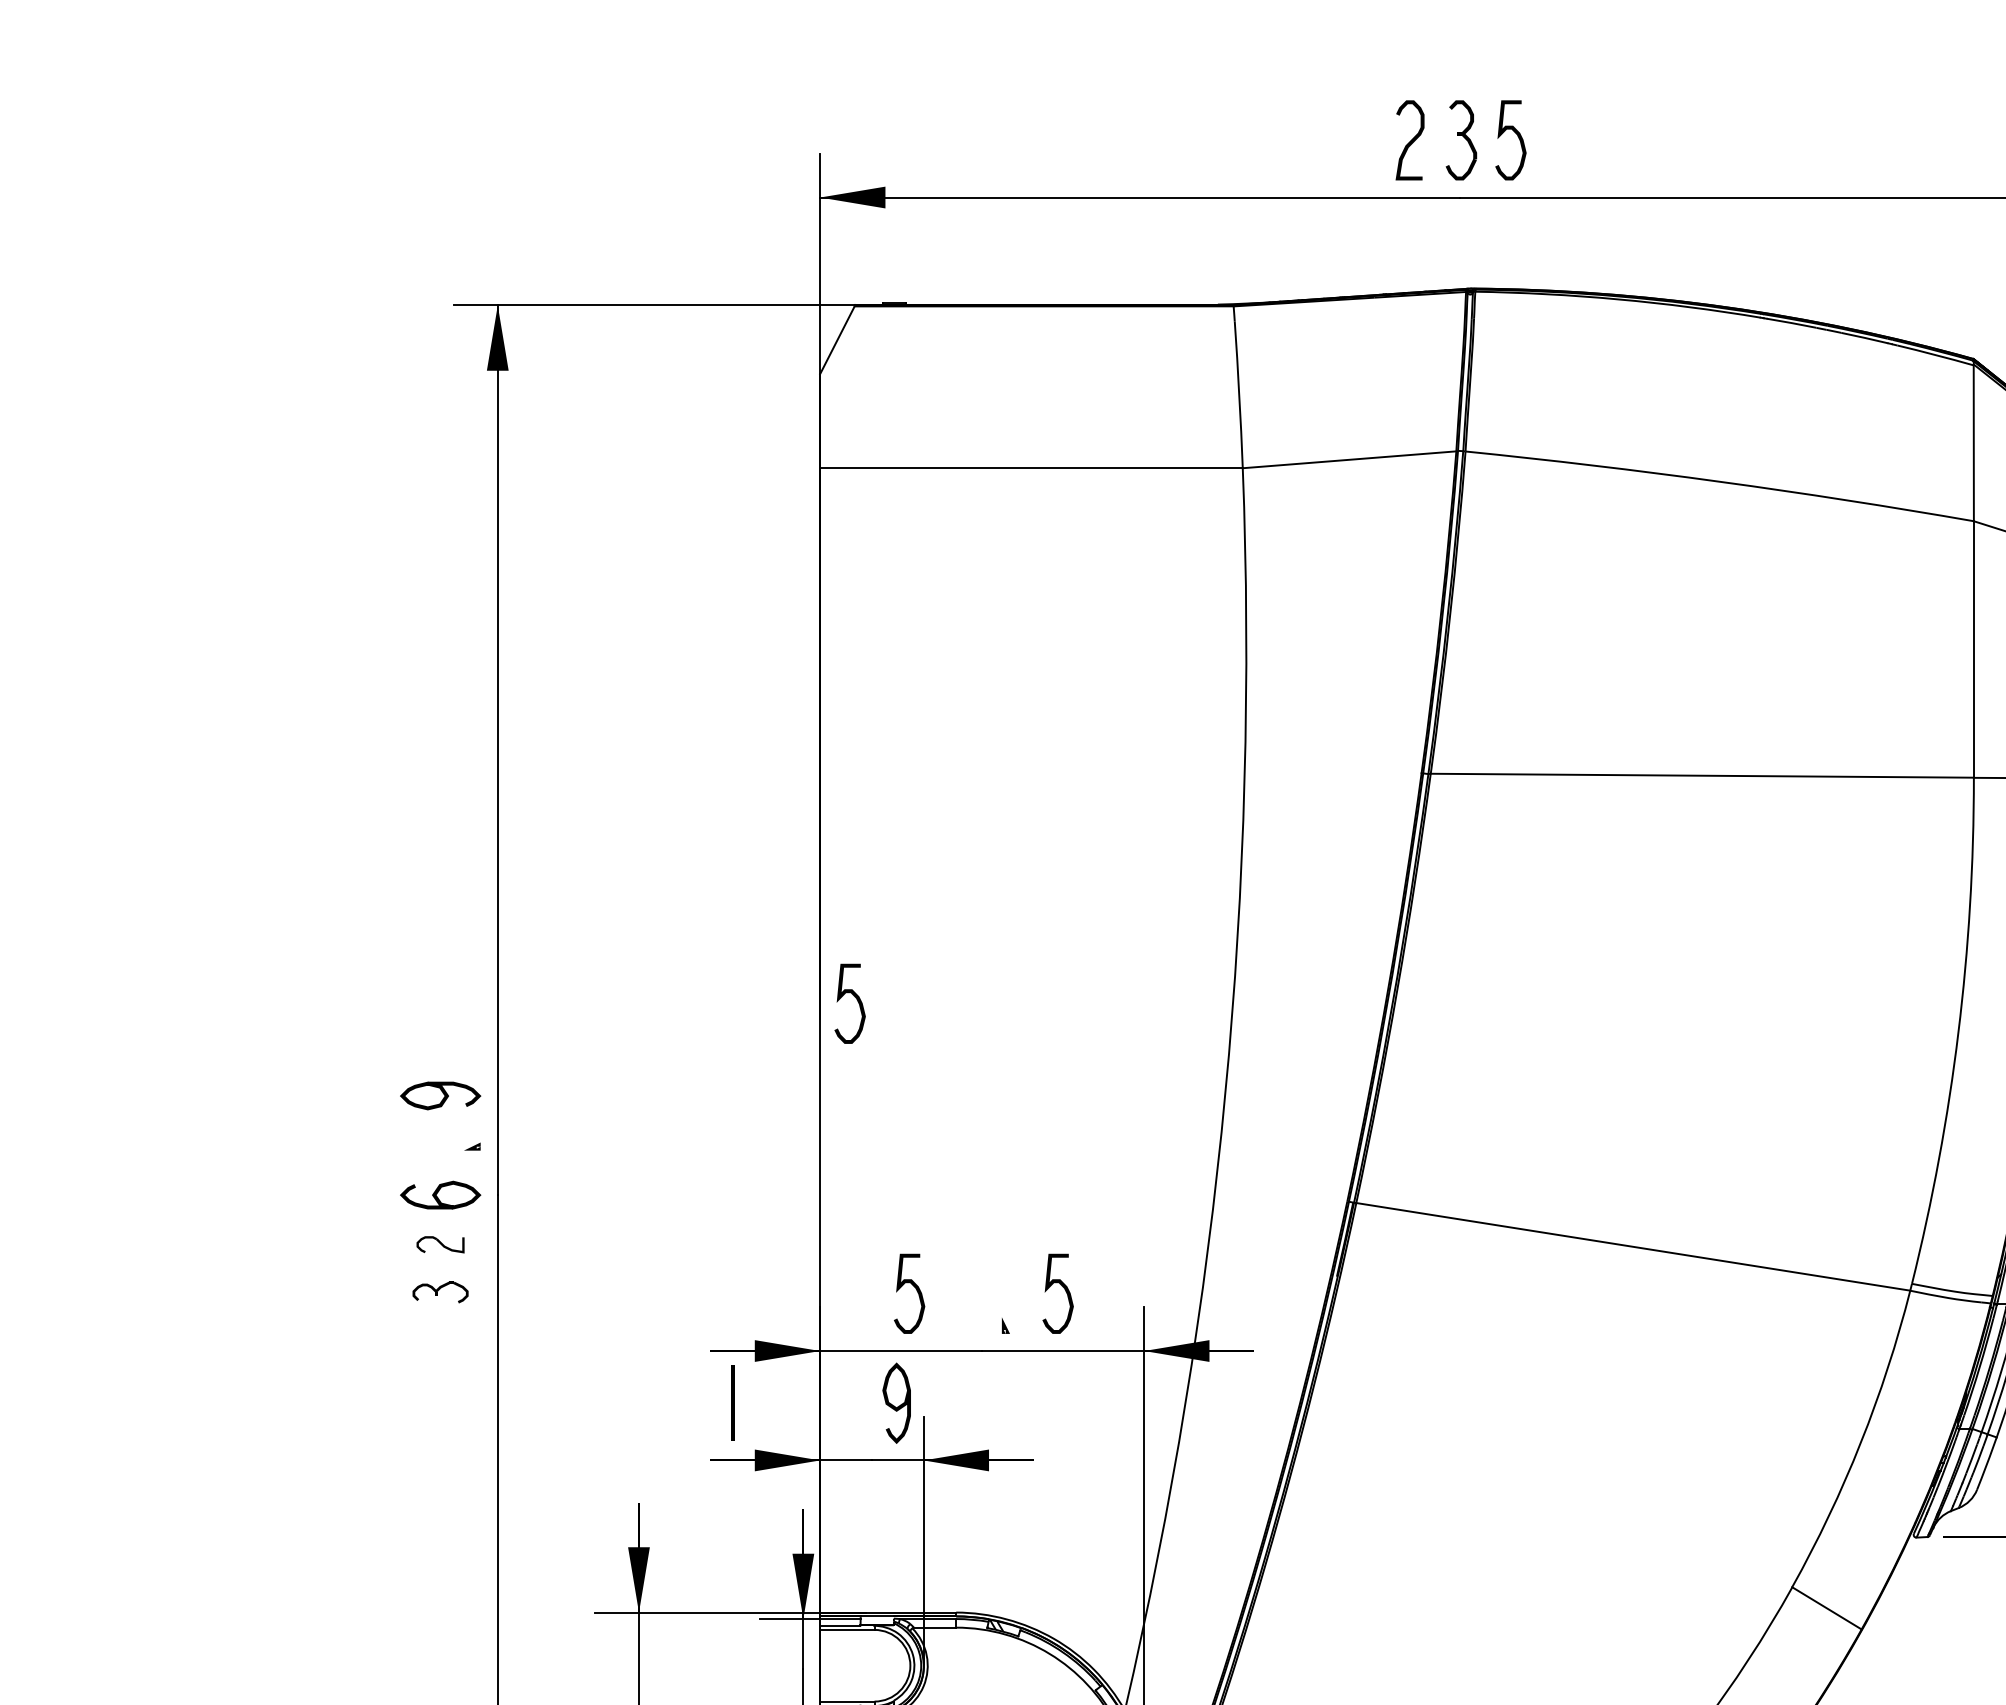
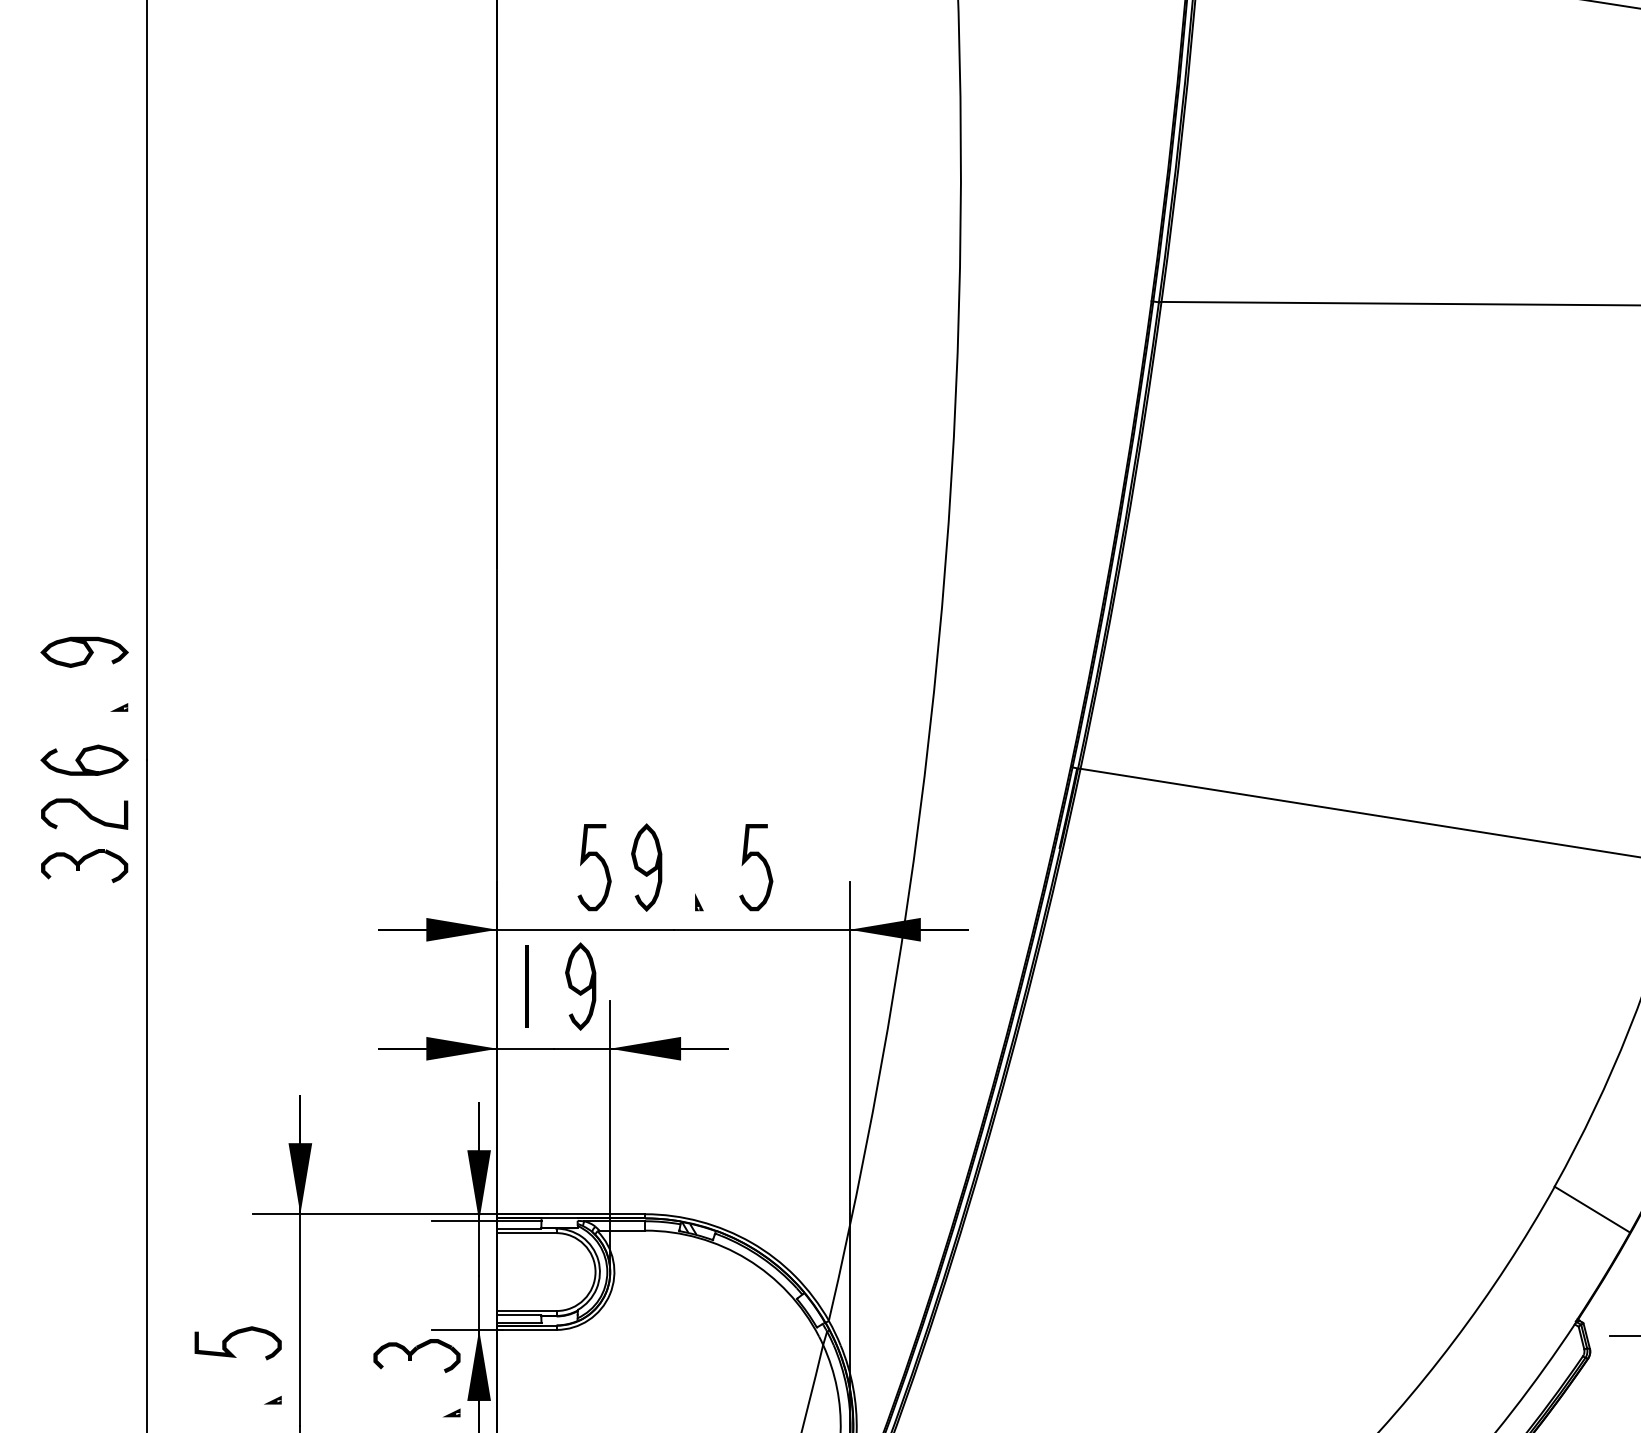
curve: (854, 997) -> (534, 545), removed
part: (440, 1244) -> (84, 813), size x1.67
part: (440, 1292) -> (84, 866), size x1.43
curve: (954, 1295) -> (643, 869), added
line: (732, 1402) -> (526, 985), moved

